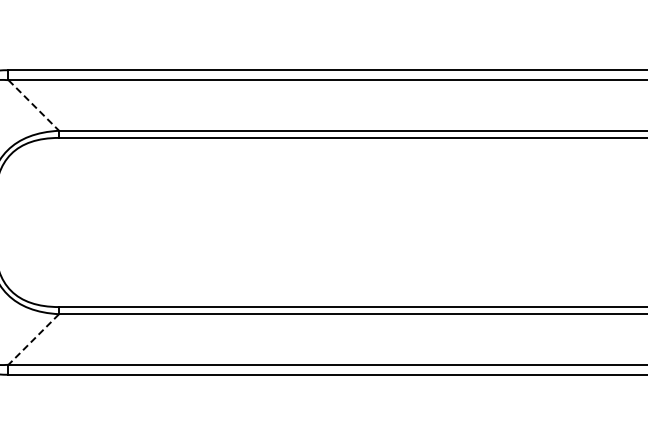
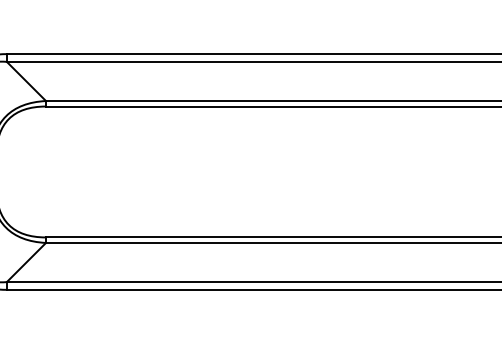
line: (33, 105) -> (26, 81), dashed -> solid
line: (33, 339) -> (26, 262), dashed -> solid

